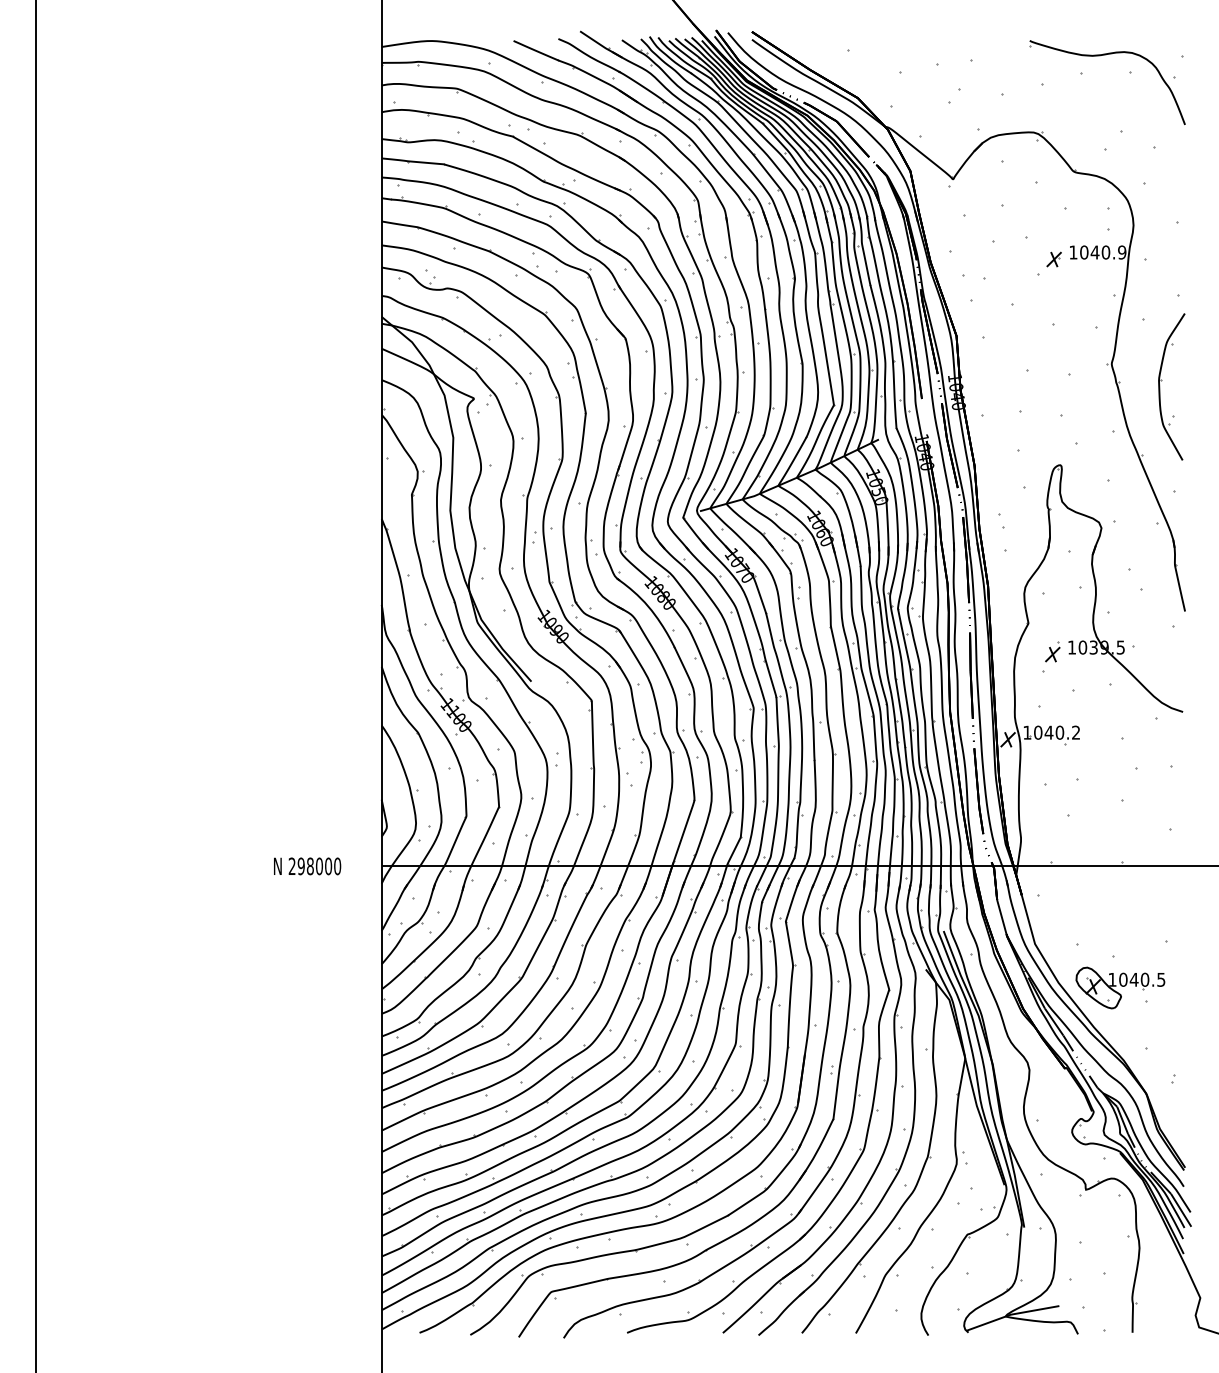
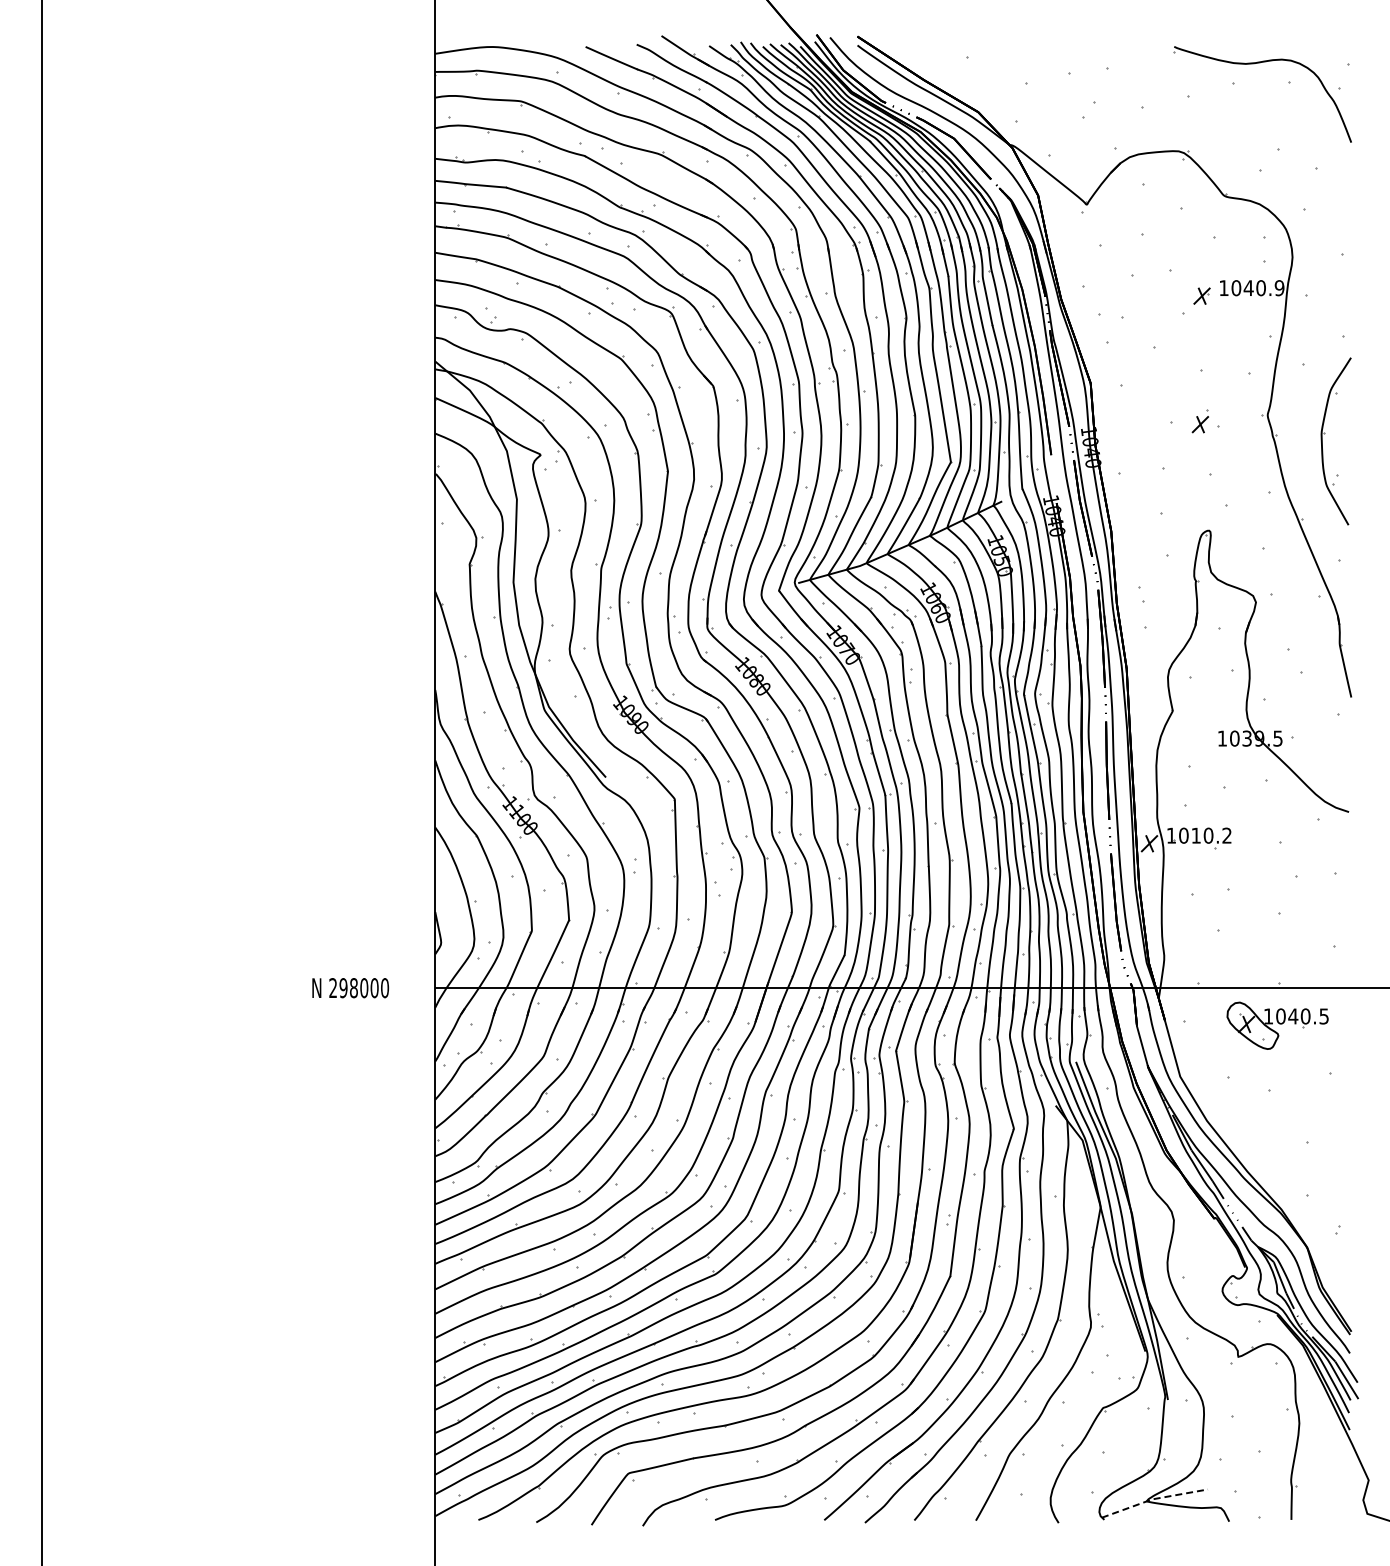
part: (1051, 651) -> (1199, 421), moved
text: (1049, 732) -> (1196, 835), 1040.2 -> 1010.2
part: (1120, 987) -> (1277, 1025), moved
line: (1011, 1314) -> (1153, 1499), solid -> dashed

